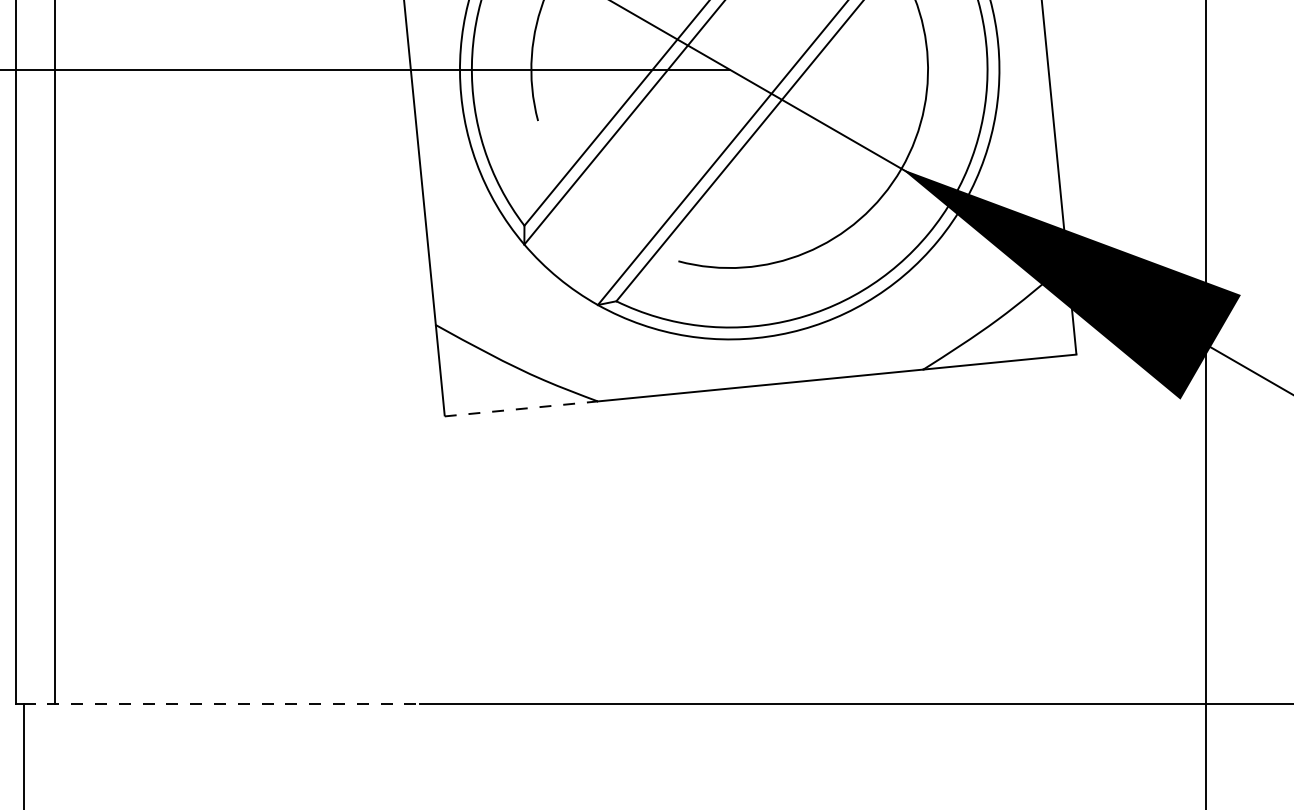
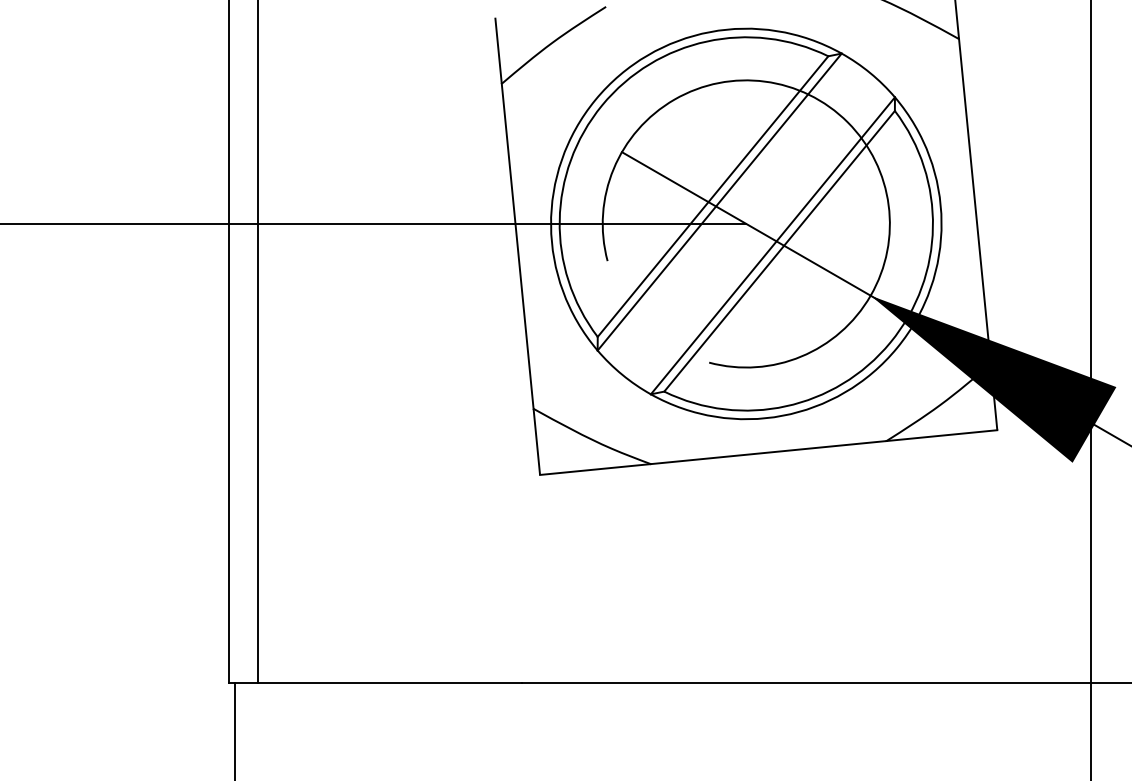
line: (521, 408) -> (595, 469), dashed -> solid
line: (221, 704) -> (378, 683), dashed -> solid

